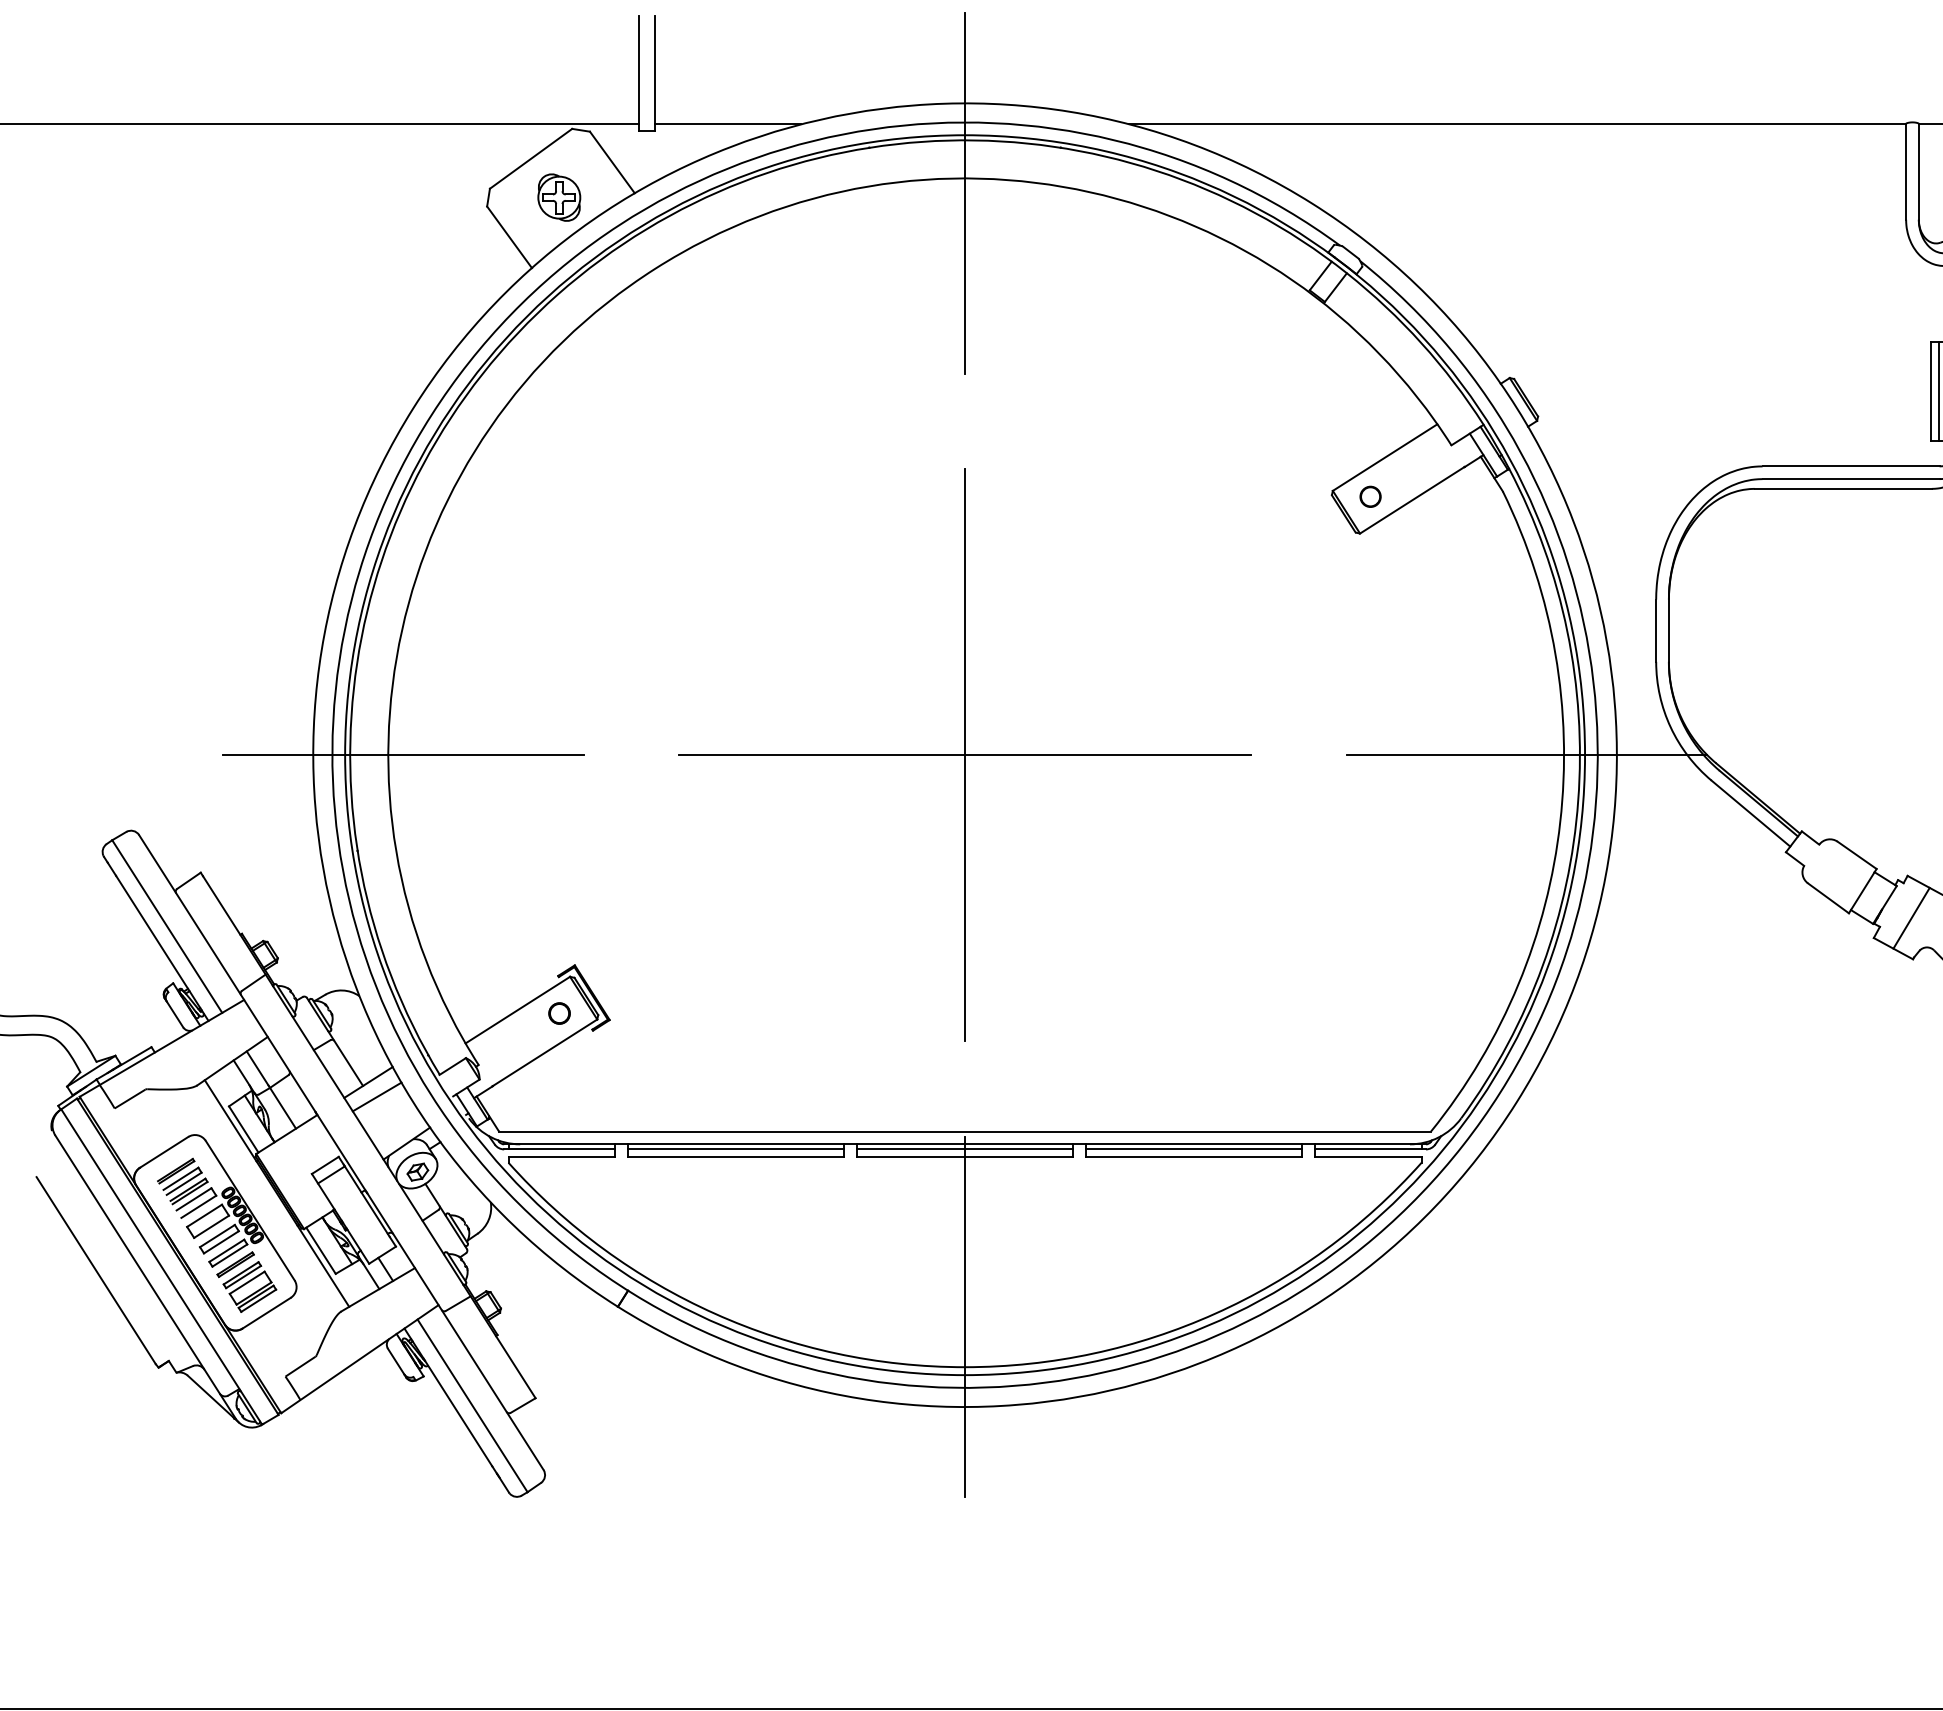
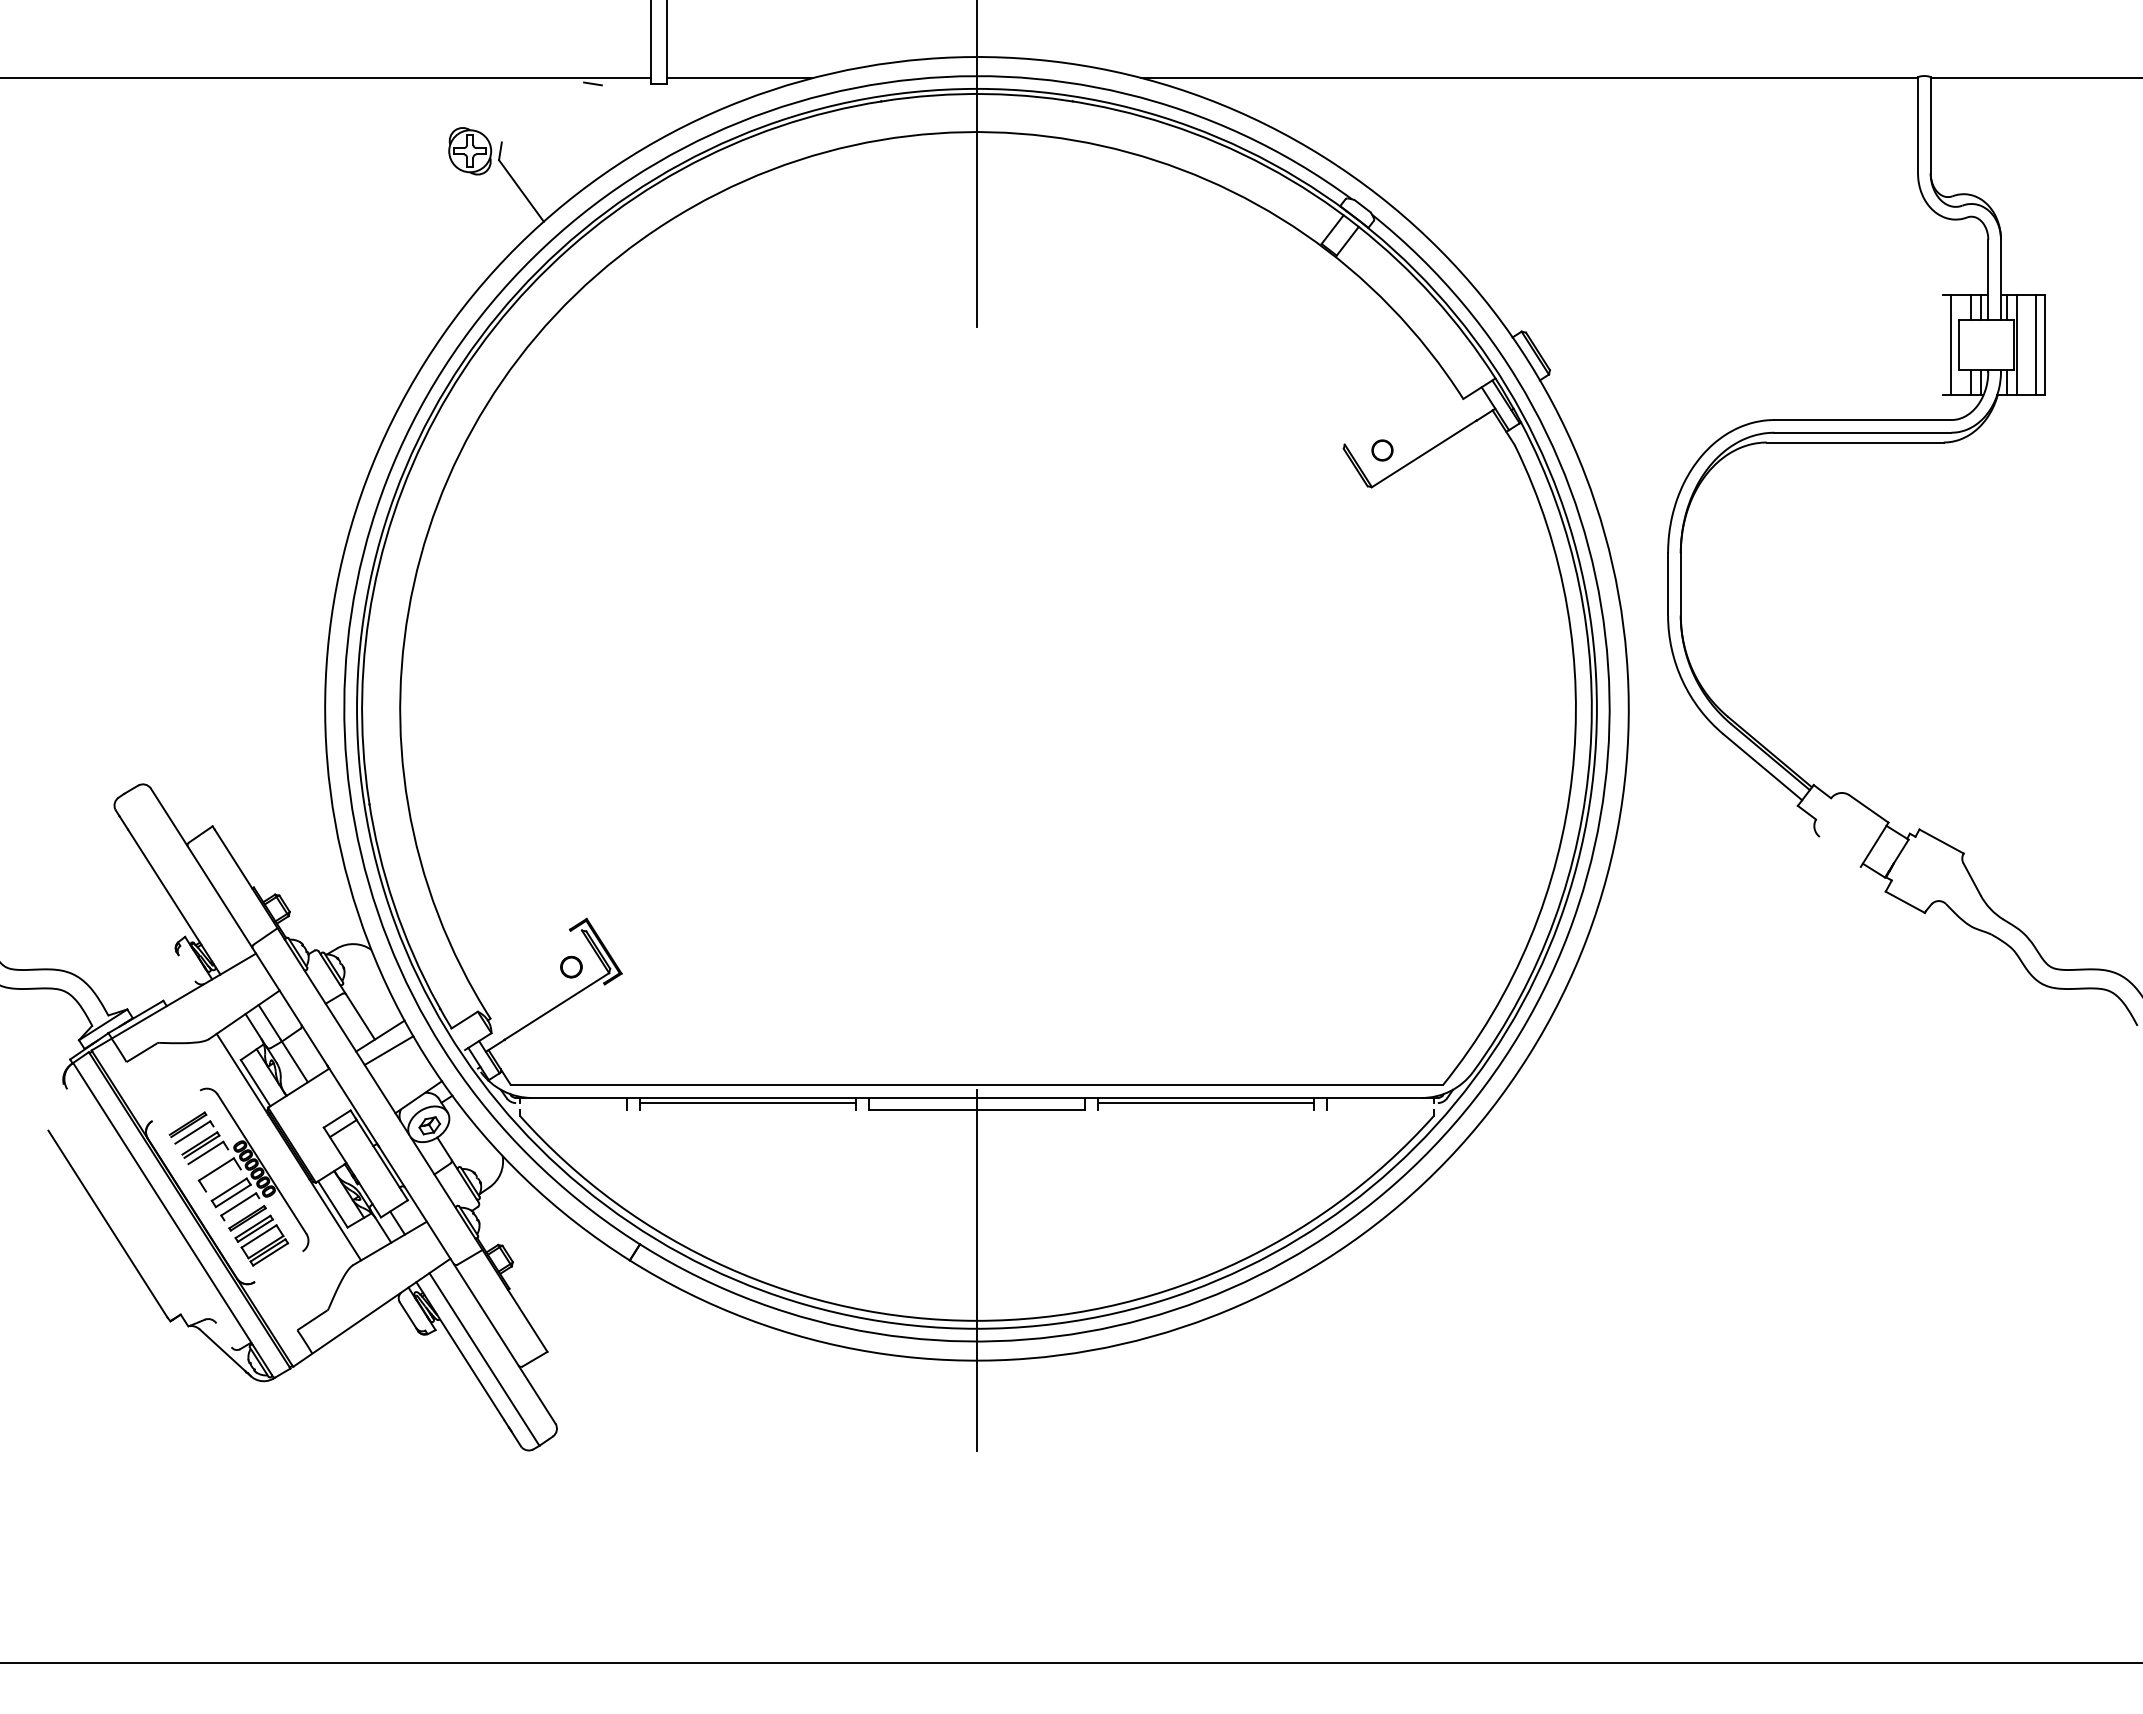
line: (530, 158) -> (542, 112), removed
line: (611, 161) -> (623, 115), removed
part: (559, 197) -> (470, 151), moved
line: (1930, 391) -> (1942, 345), removed
line: (1384, 456) -> (1396, 410), removed
line: (402, 754) -> (414, 708), removed
part: (964, 754) -> (976, 708), removed
line: (1526, 754) -> (1538, 708), removed
line: (1827, 897) -> (1839, 851), removed
line: (1911, 917) -> (1923, 871), removed
line: (167, 925) -> (179, 879), removed
line: (517, 1009) -> (529, 963), removed
line: (174, 1014) -> (186, 968), removed
line: (559, 1149) -> (571, 1103), removed
line: (964, 1149) -> (976, 1103), removed
line: (1369, 1149) -> (1381, 1103), removed
line: (163, 1151) -> (175, 1105), removed
line: (561, 1156) -> (573, 1110), removed
line: (735, 1156) -> (747, 1110), removed
line: (1193, 1156) -> (1205, 1110), removed
line: (1367, 1156) -> (1379, 1110), removed
line: (183, 1183) -> (195, 1137), removed
line: (198, 1206) -> (210, 1160), removed
line: (211, 1226) -> (223, 1180), removed
line: (229, 1255) -> (241, 1209), removed
line: (145, 1276) -> (157, 1230), removed
line: (266, 1312) -> (278, 1266), removed

